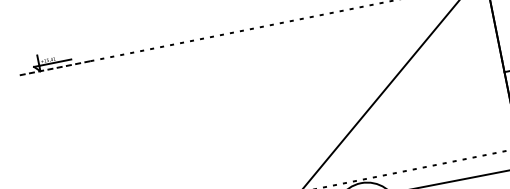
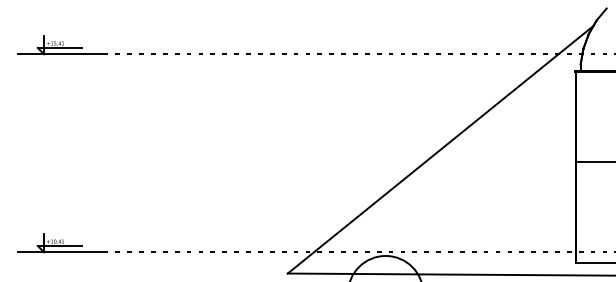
line: (55, 68) -> (61, 54), dashed -> solid

